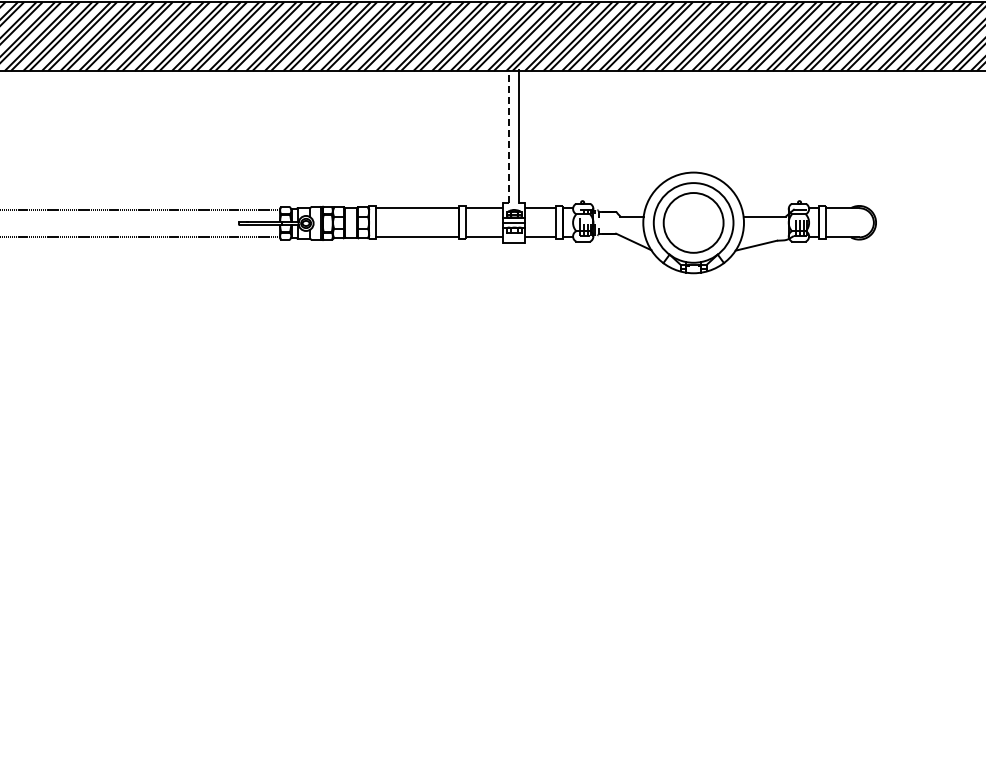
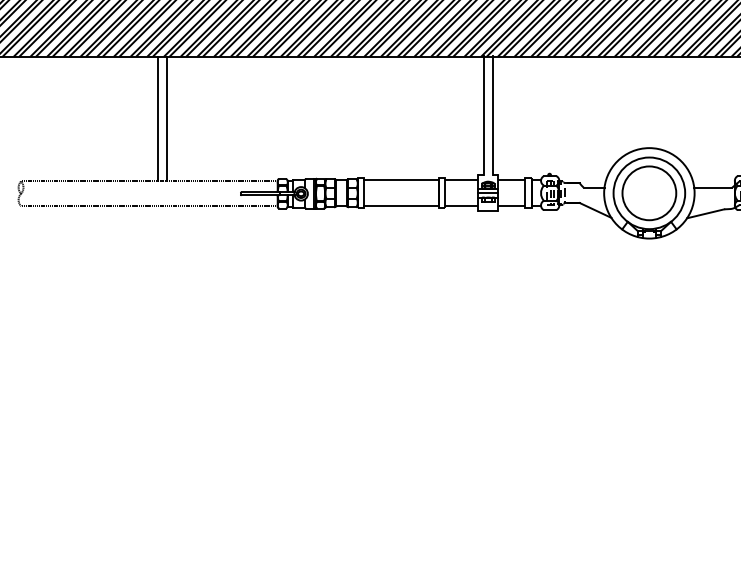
line: (509, 135) -> (483, 114), dashed -> solid
line: (146, 139) -> (157, 118), added
line: (156, 139) -> (166, 118), added

